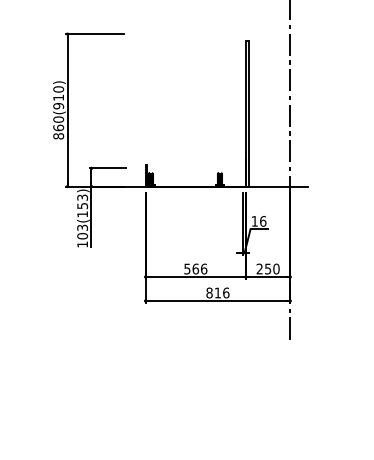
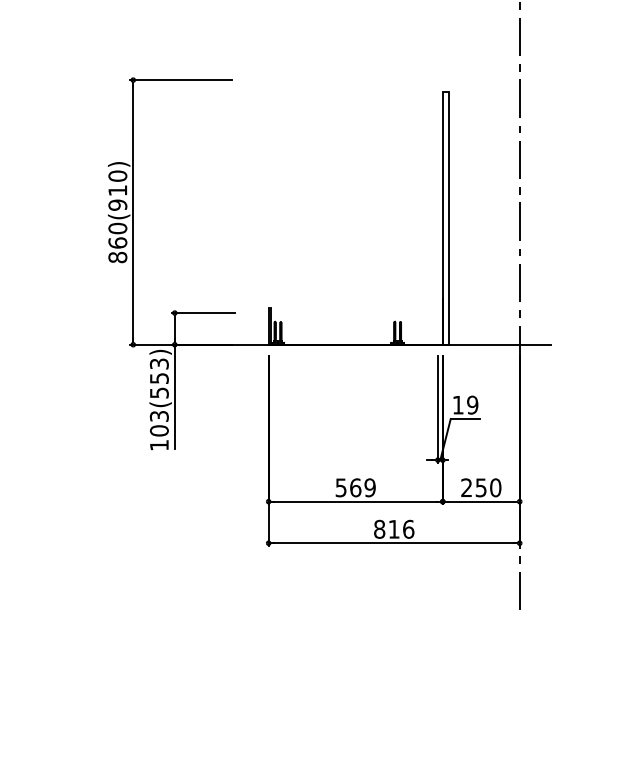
text: (82, 214) -> (159, 393), 103(153) -> 103(553)
text: (263, 221) -> (473, 405), 16 -> 19
text: (203, 268) -> (369, 486), 566 -> 569

